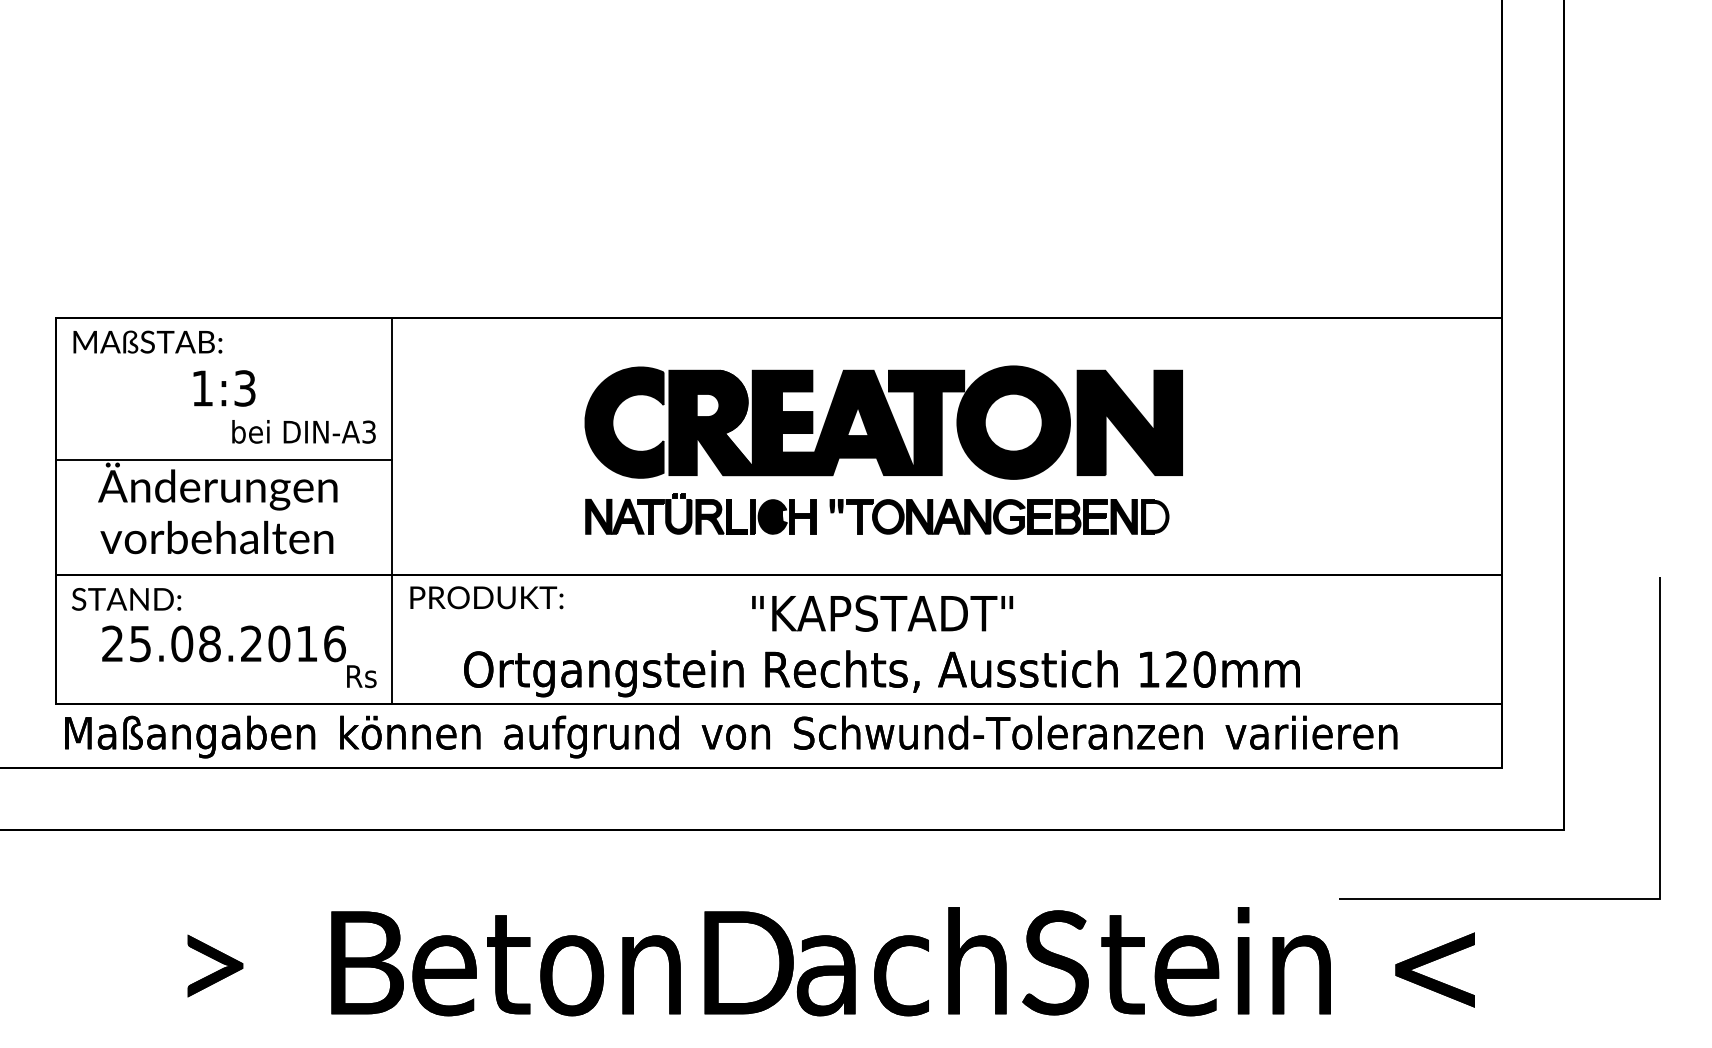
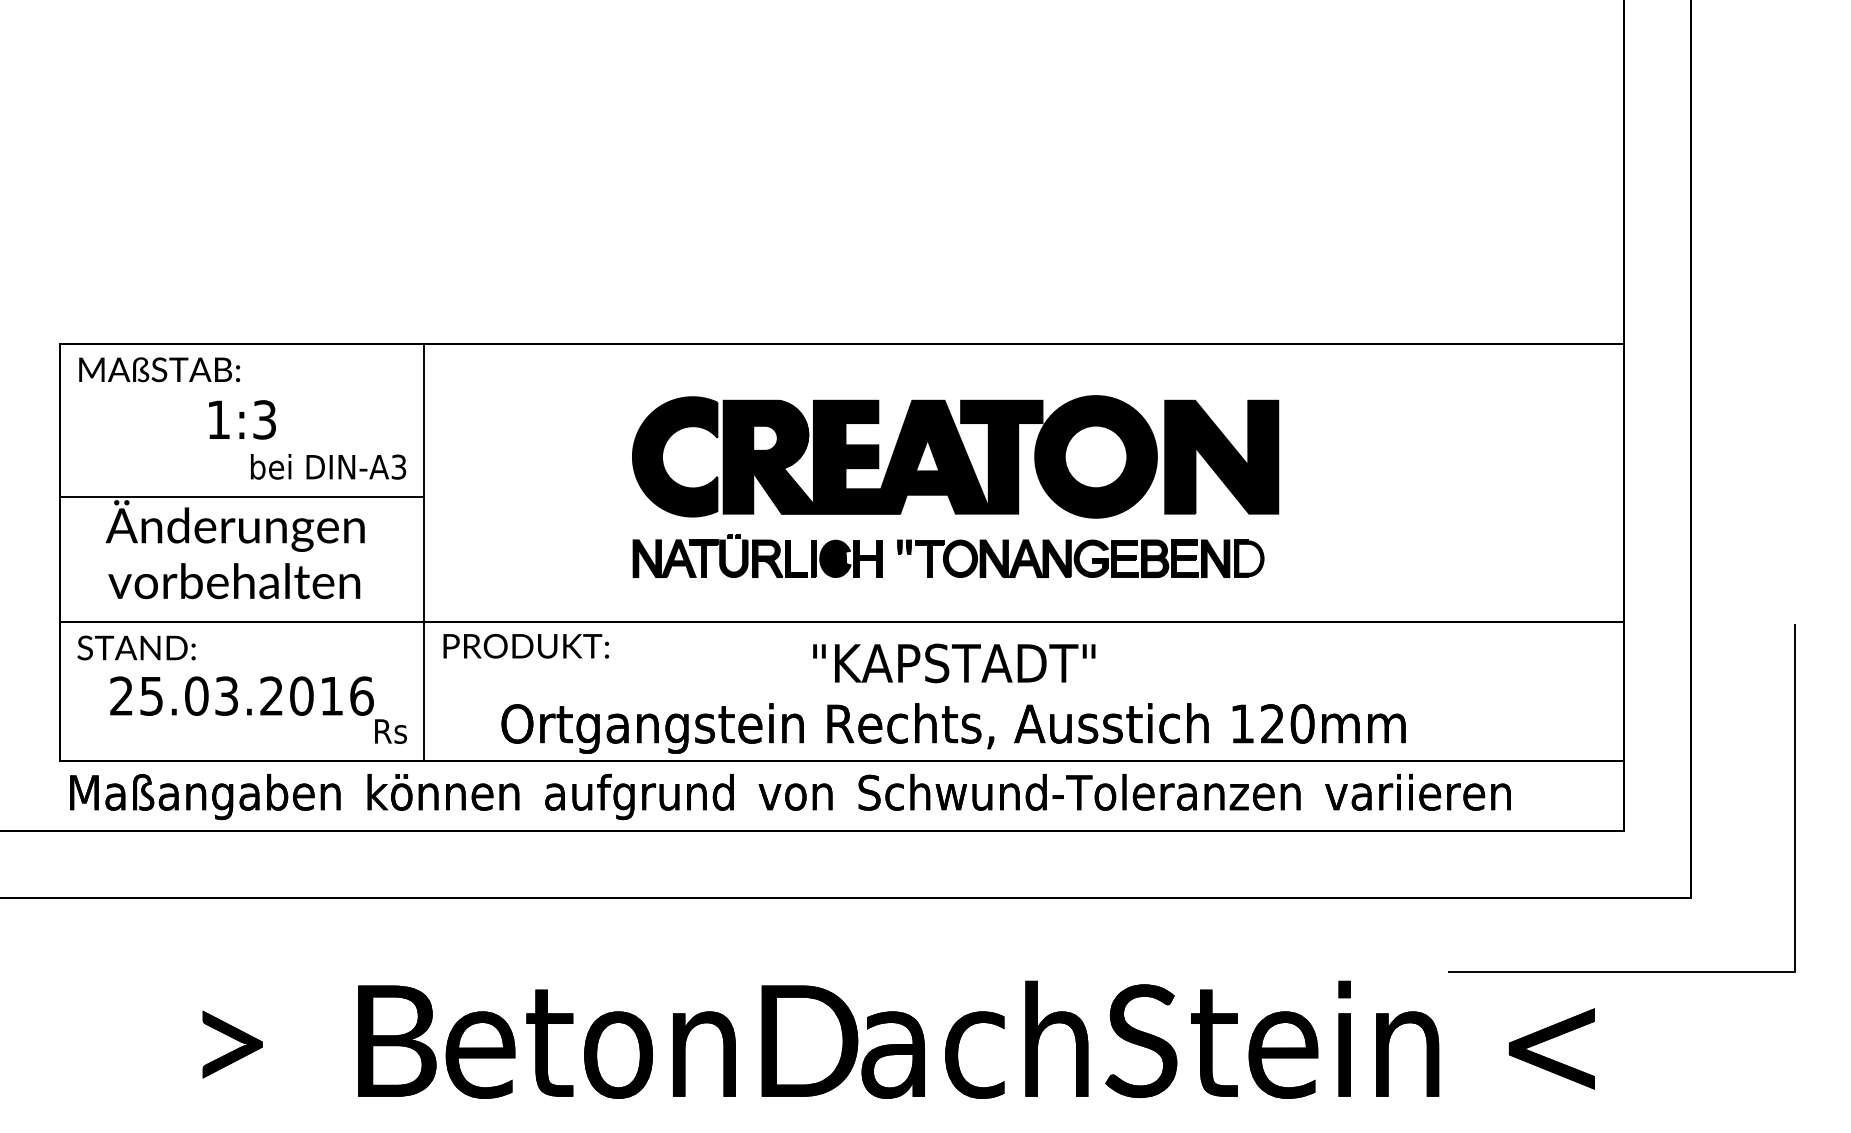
text: (209, 643) -> (226, 695), 25.08.2016 -> 25.03.2016

